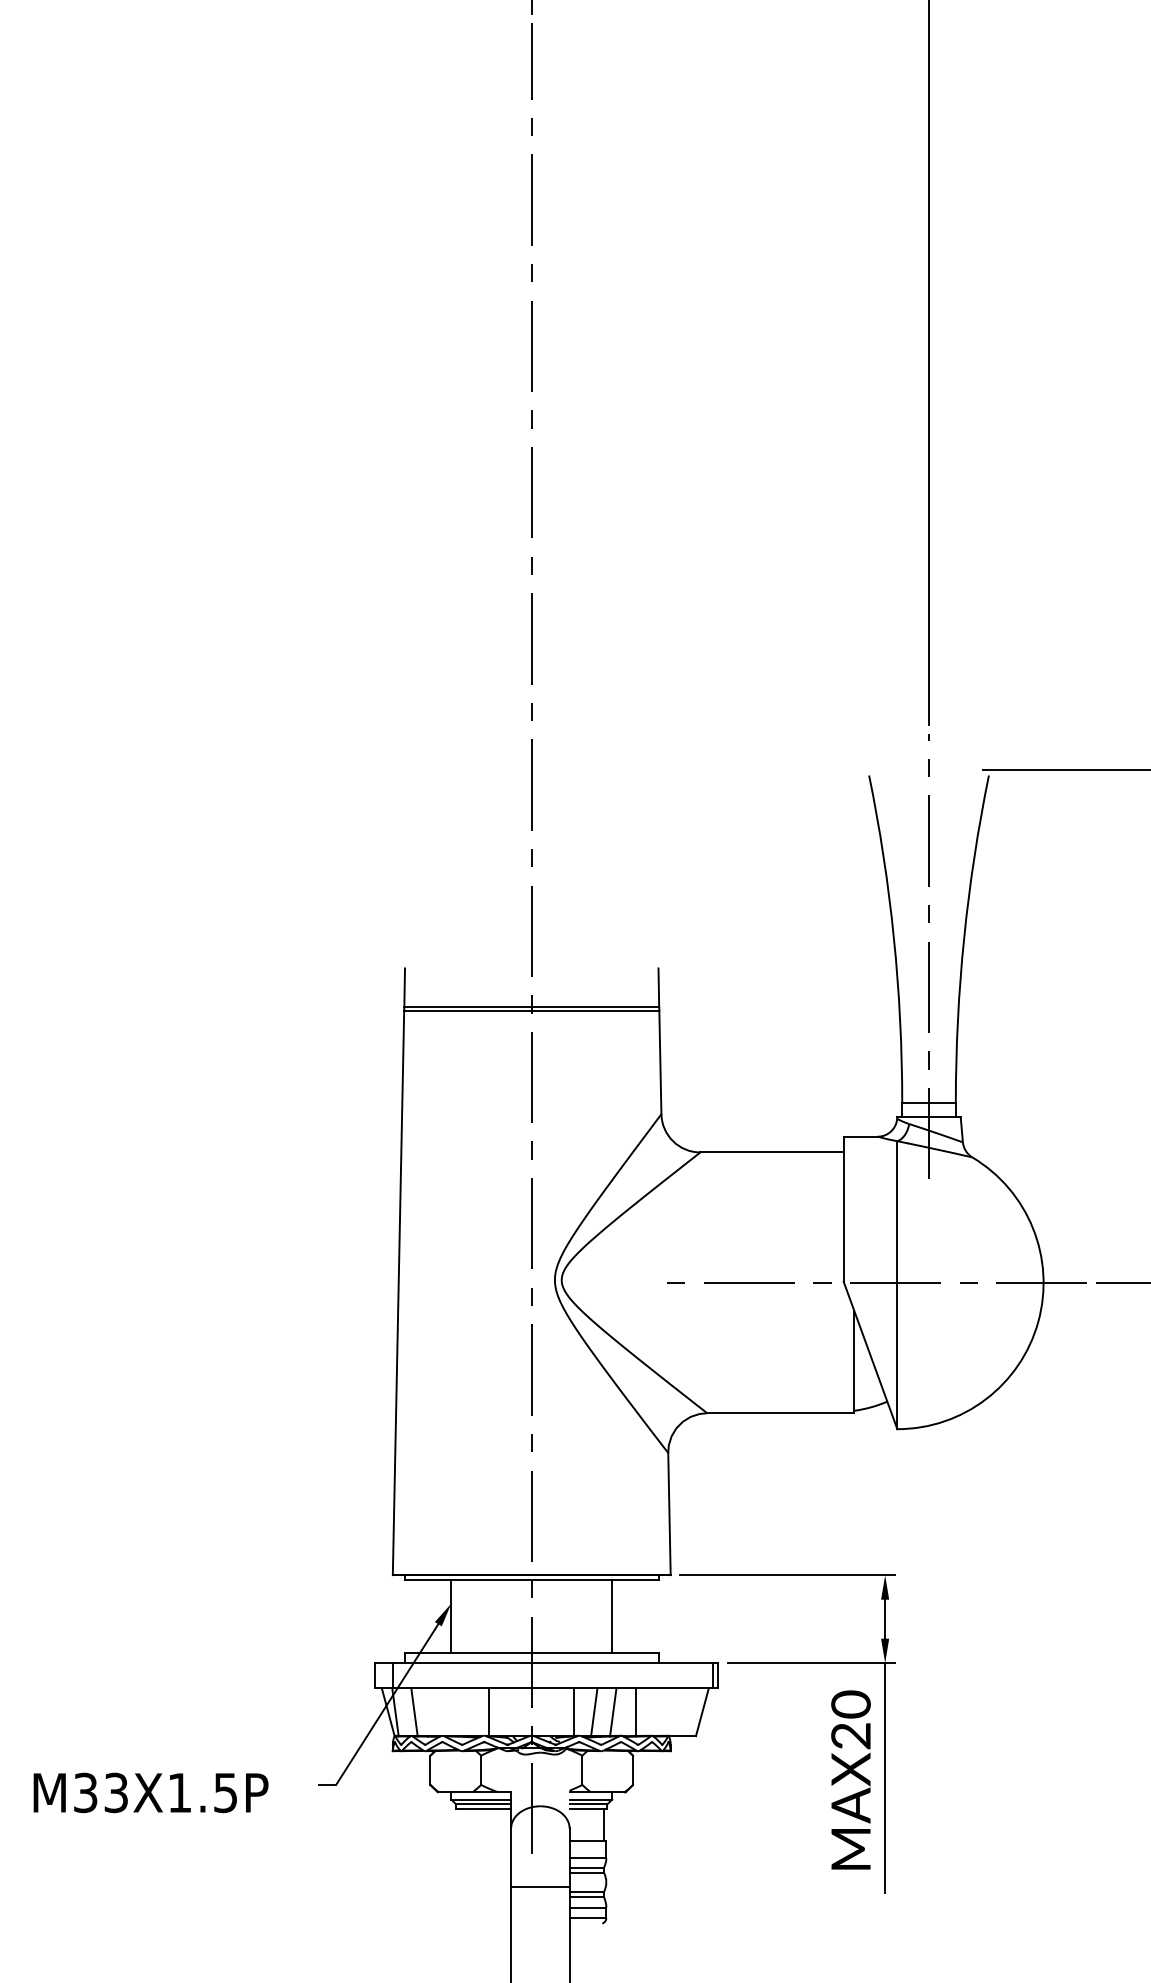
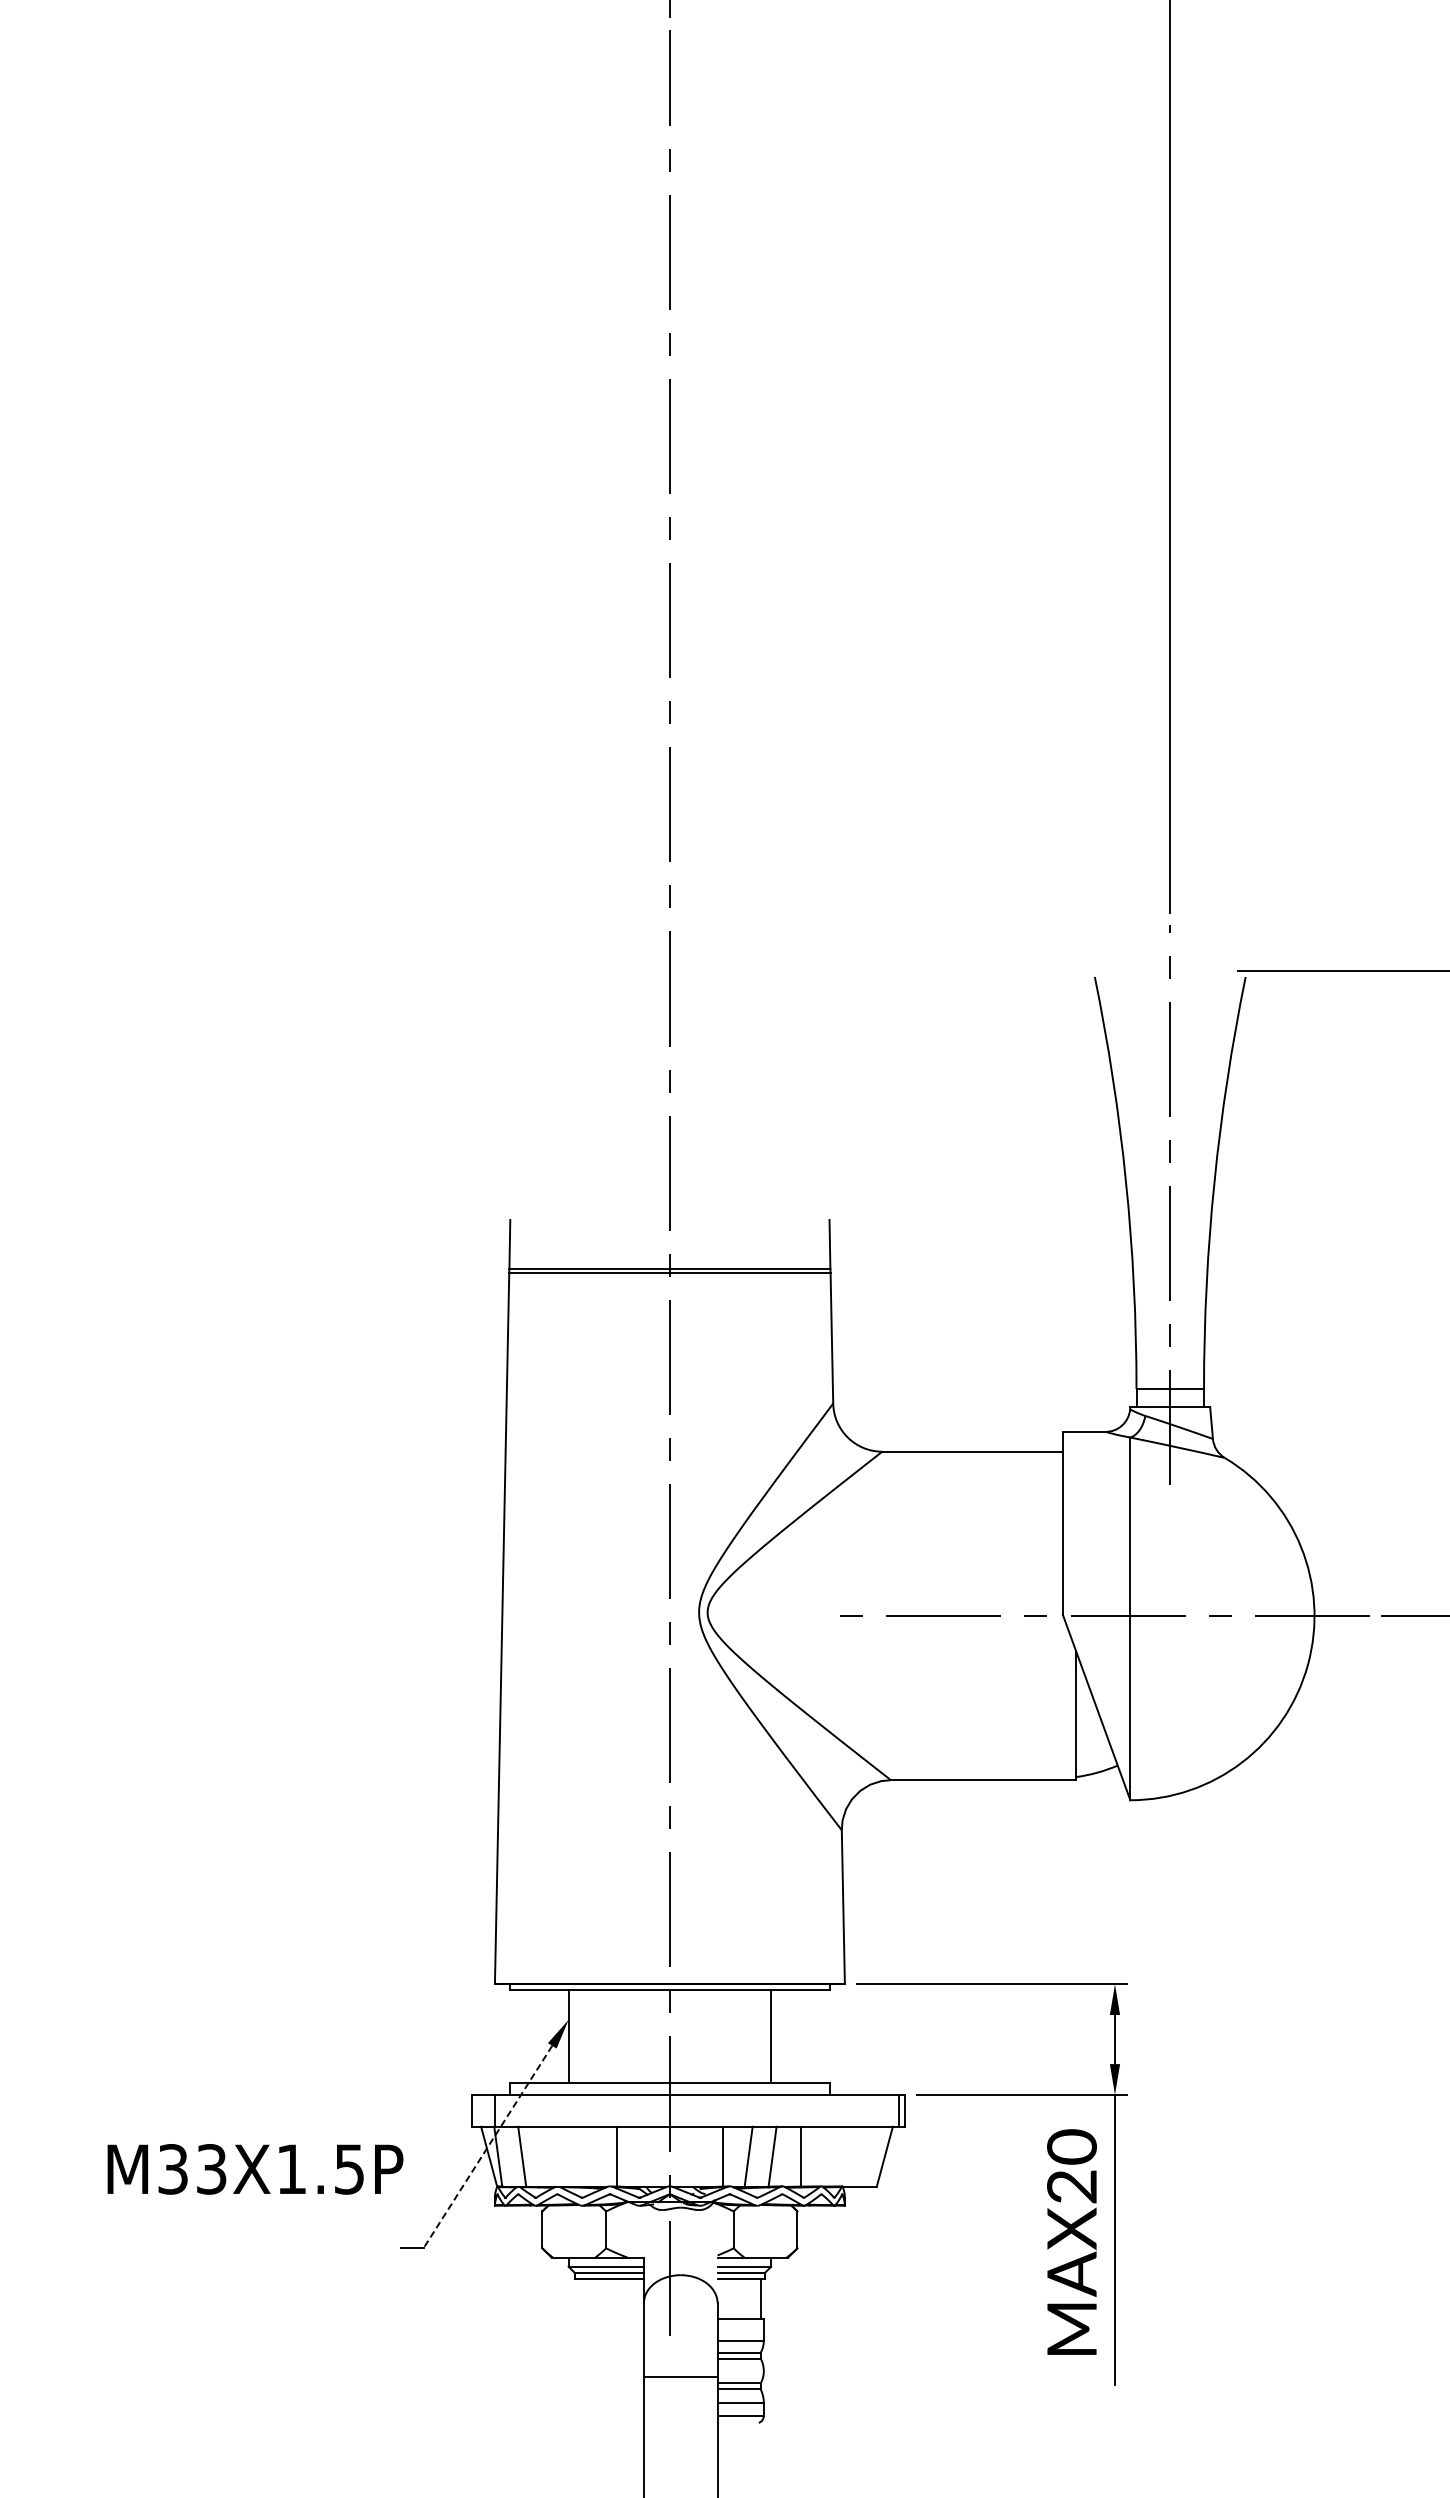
line: (386, 1704) -> (487, 2146), solid -> dashed
text: (151, 1793) -> (255, 2169), moved

